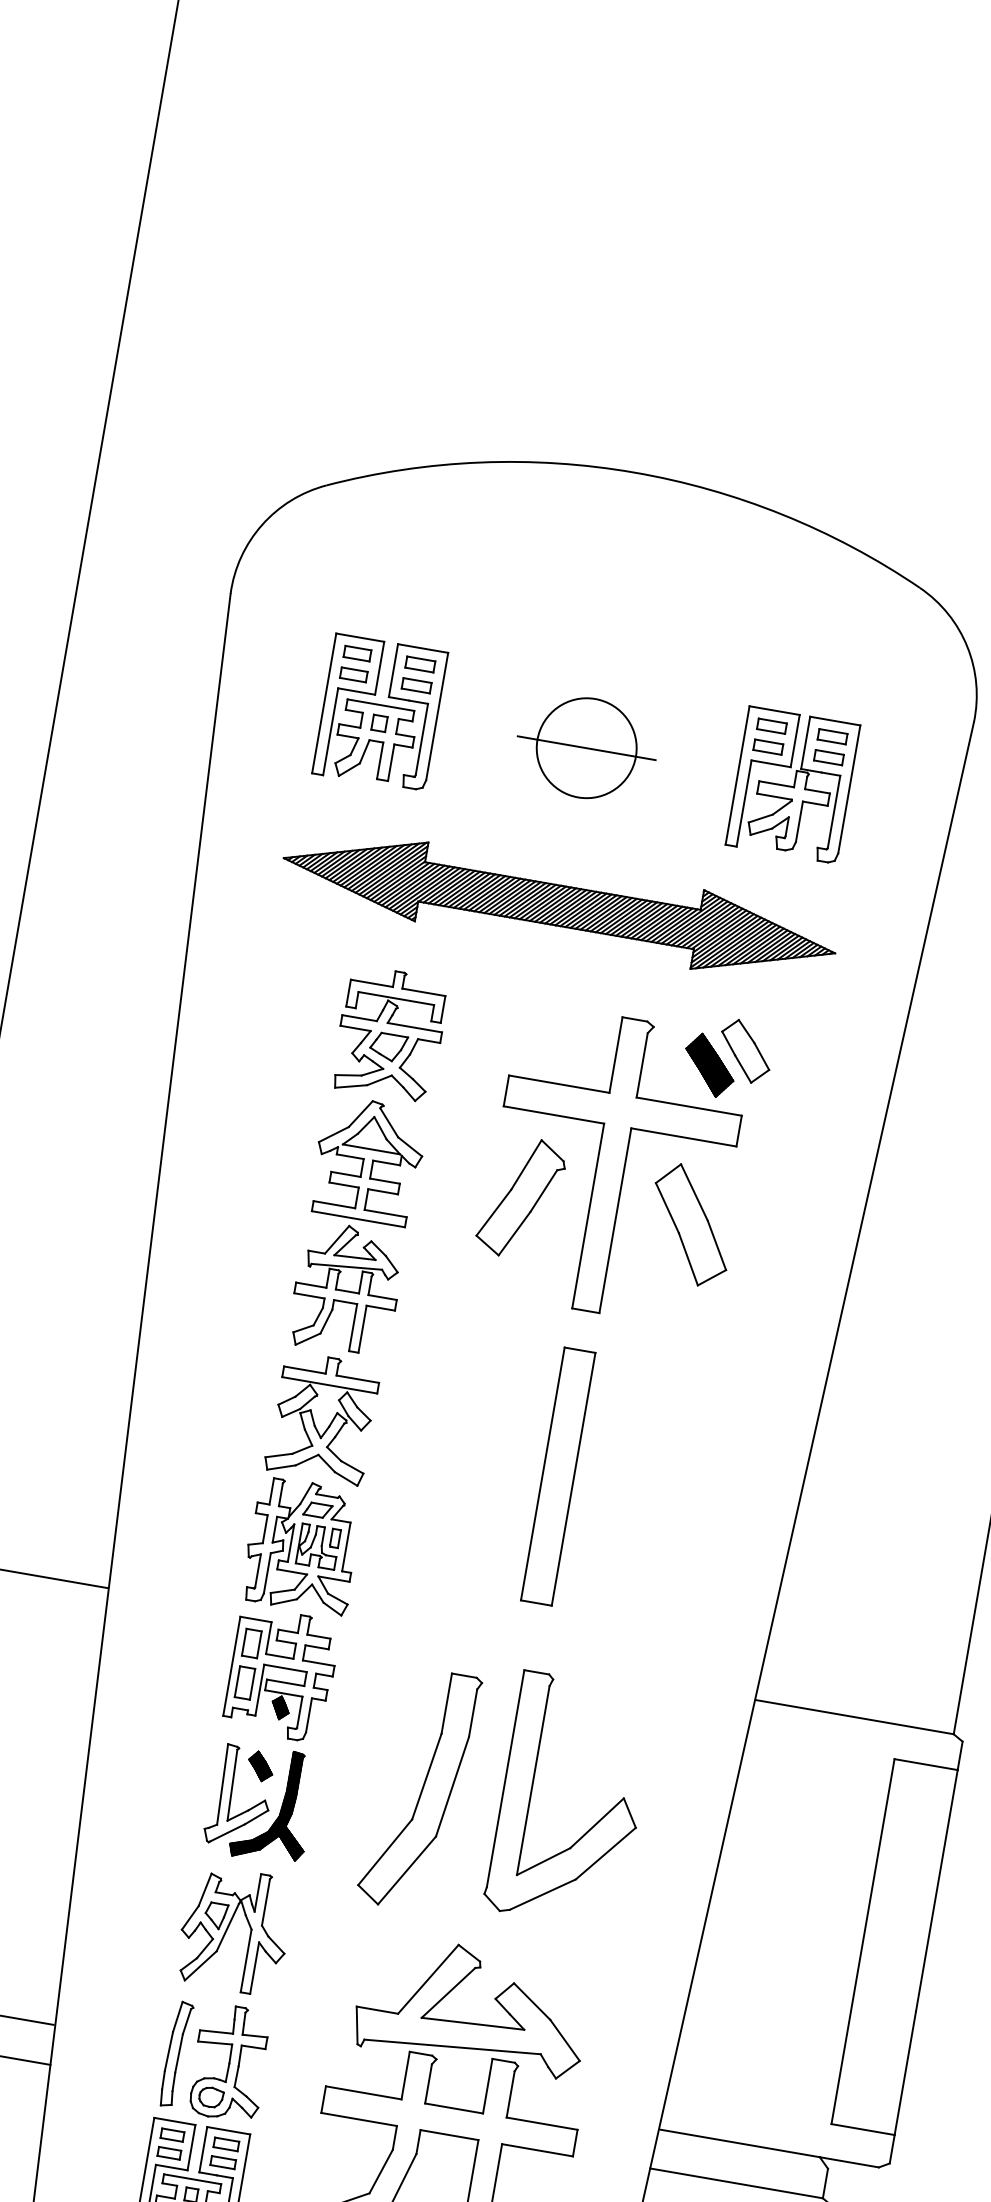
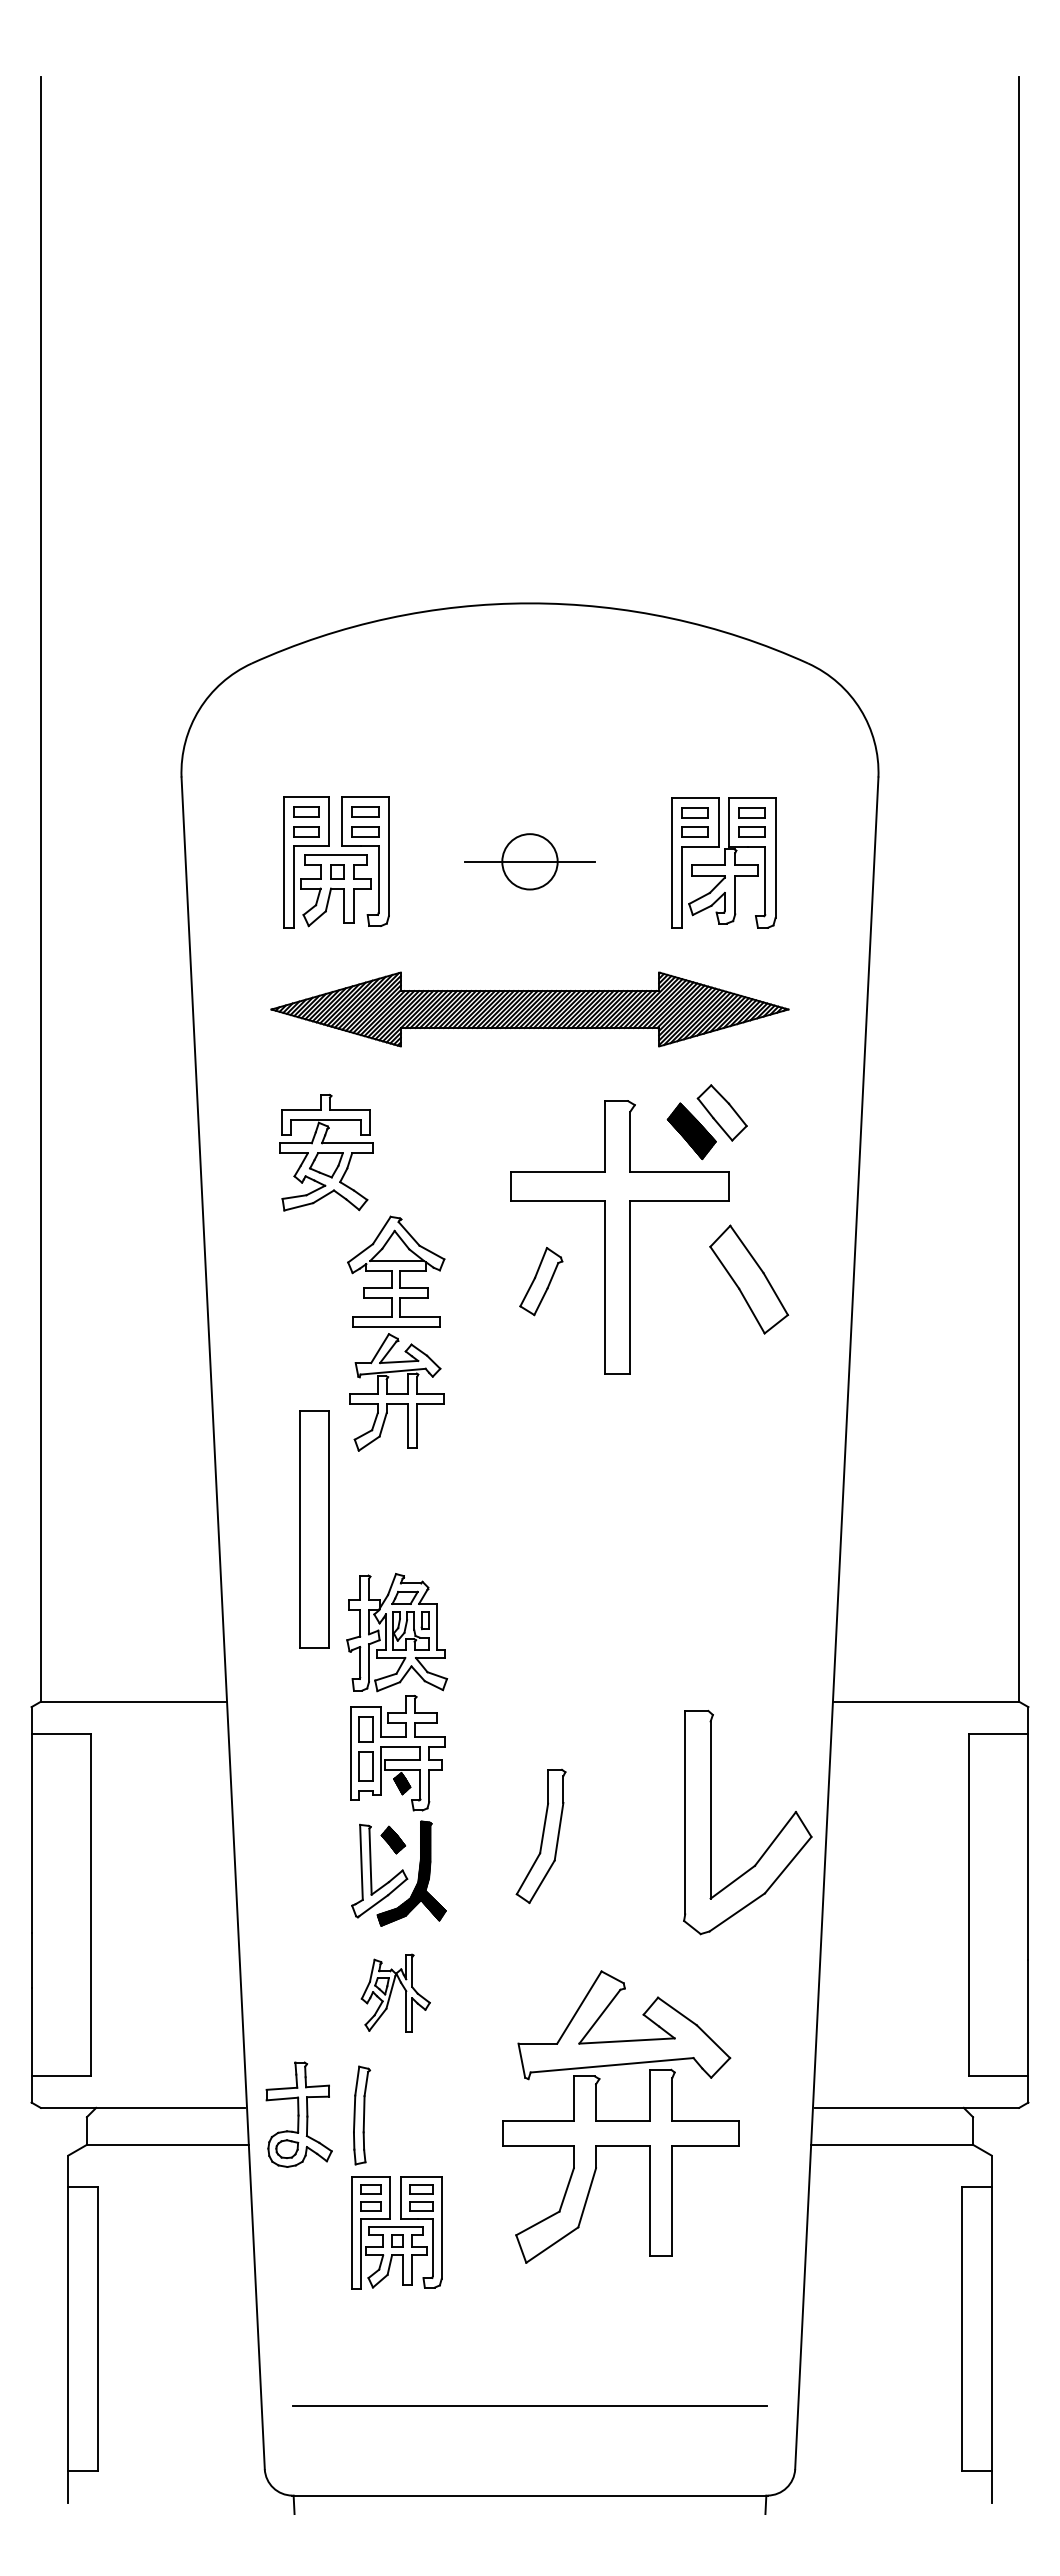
circle: (586, 747) -> (529, 861), size x0.6
part: (390, 1033) -> (326, 1152), moved
part: (521, 1197) -> (541, 1281), size x0.6
part: (691, 1225) -> (749, 1279), moved
part: (314, 1421) -> (388, 1517), removed
part: (558, 1476) -> (314, 1529), moved
part: (418, 1789) -> (540, 1836), size x0.6
part: (594, 1823) -> (773, 1839), moved
part: (234, 1930) -> (395, 1993), size x0.7
part: (229, 2062) -> (298, 2114), moved

